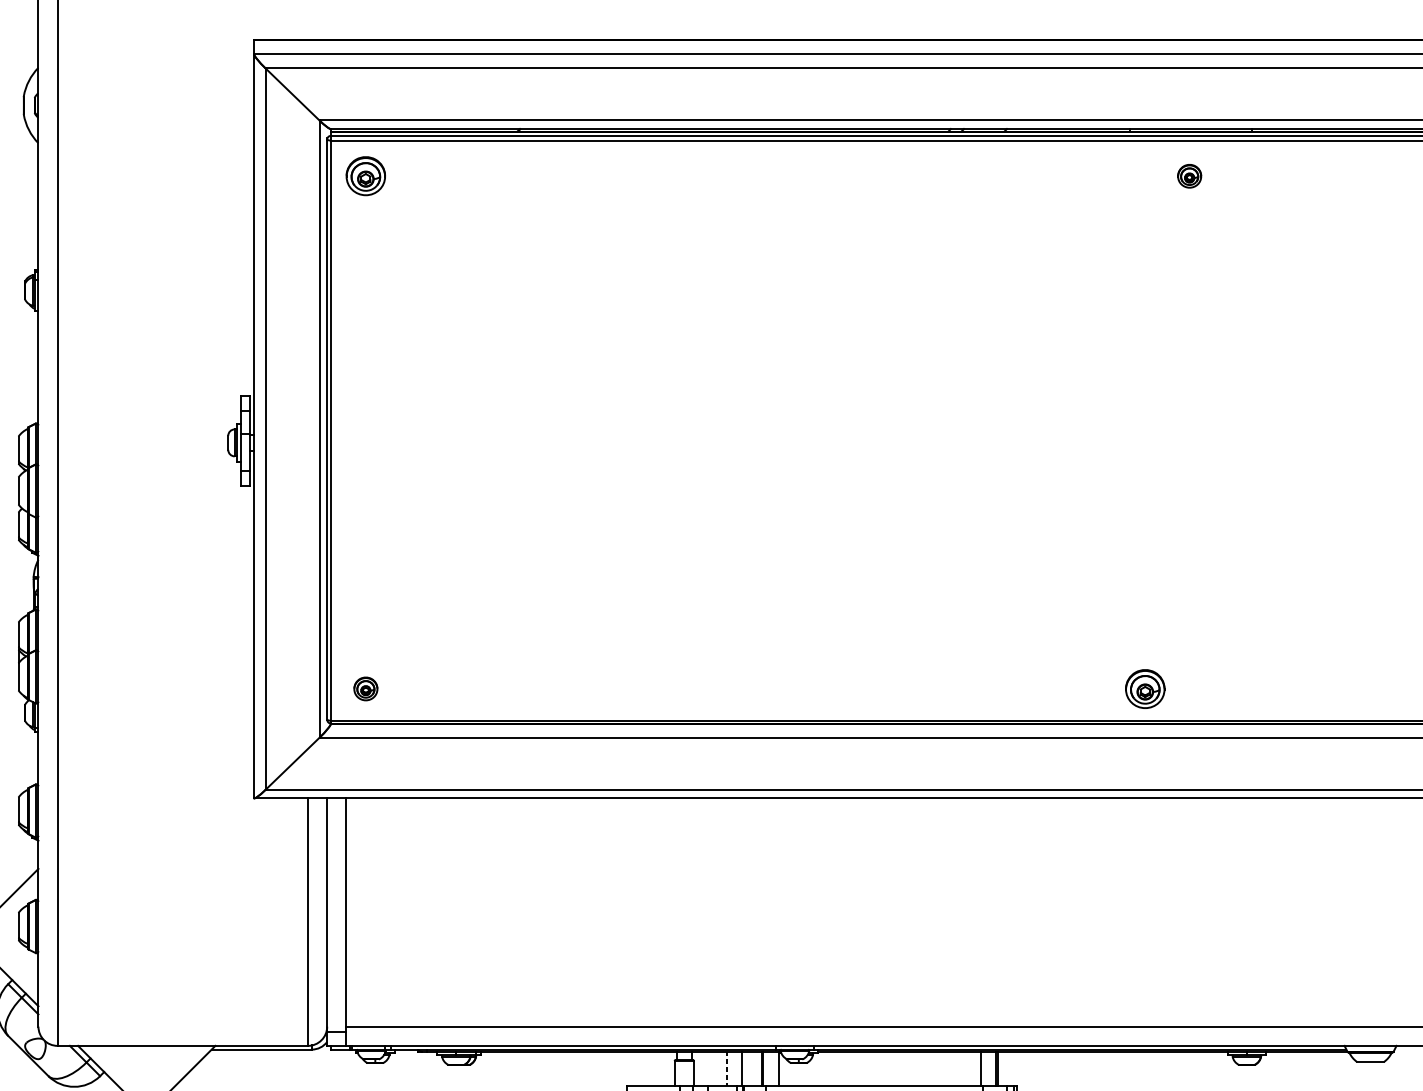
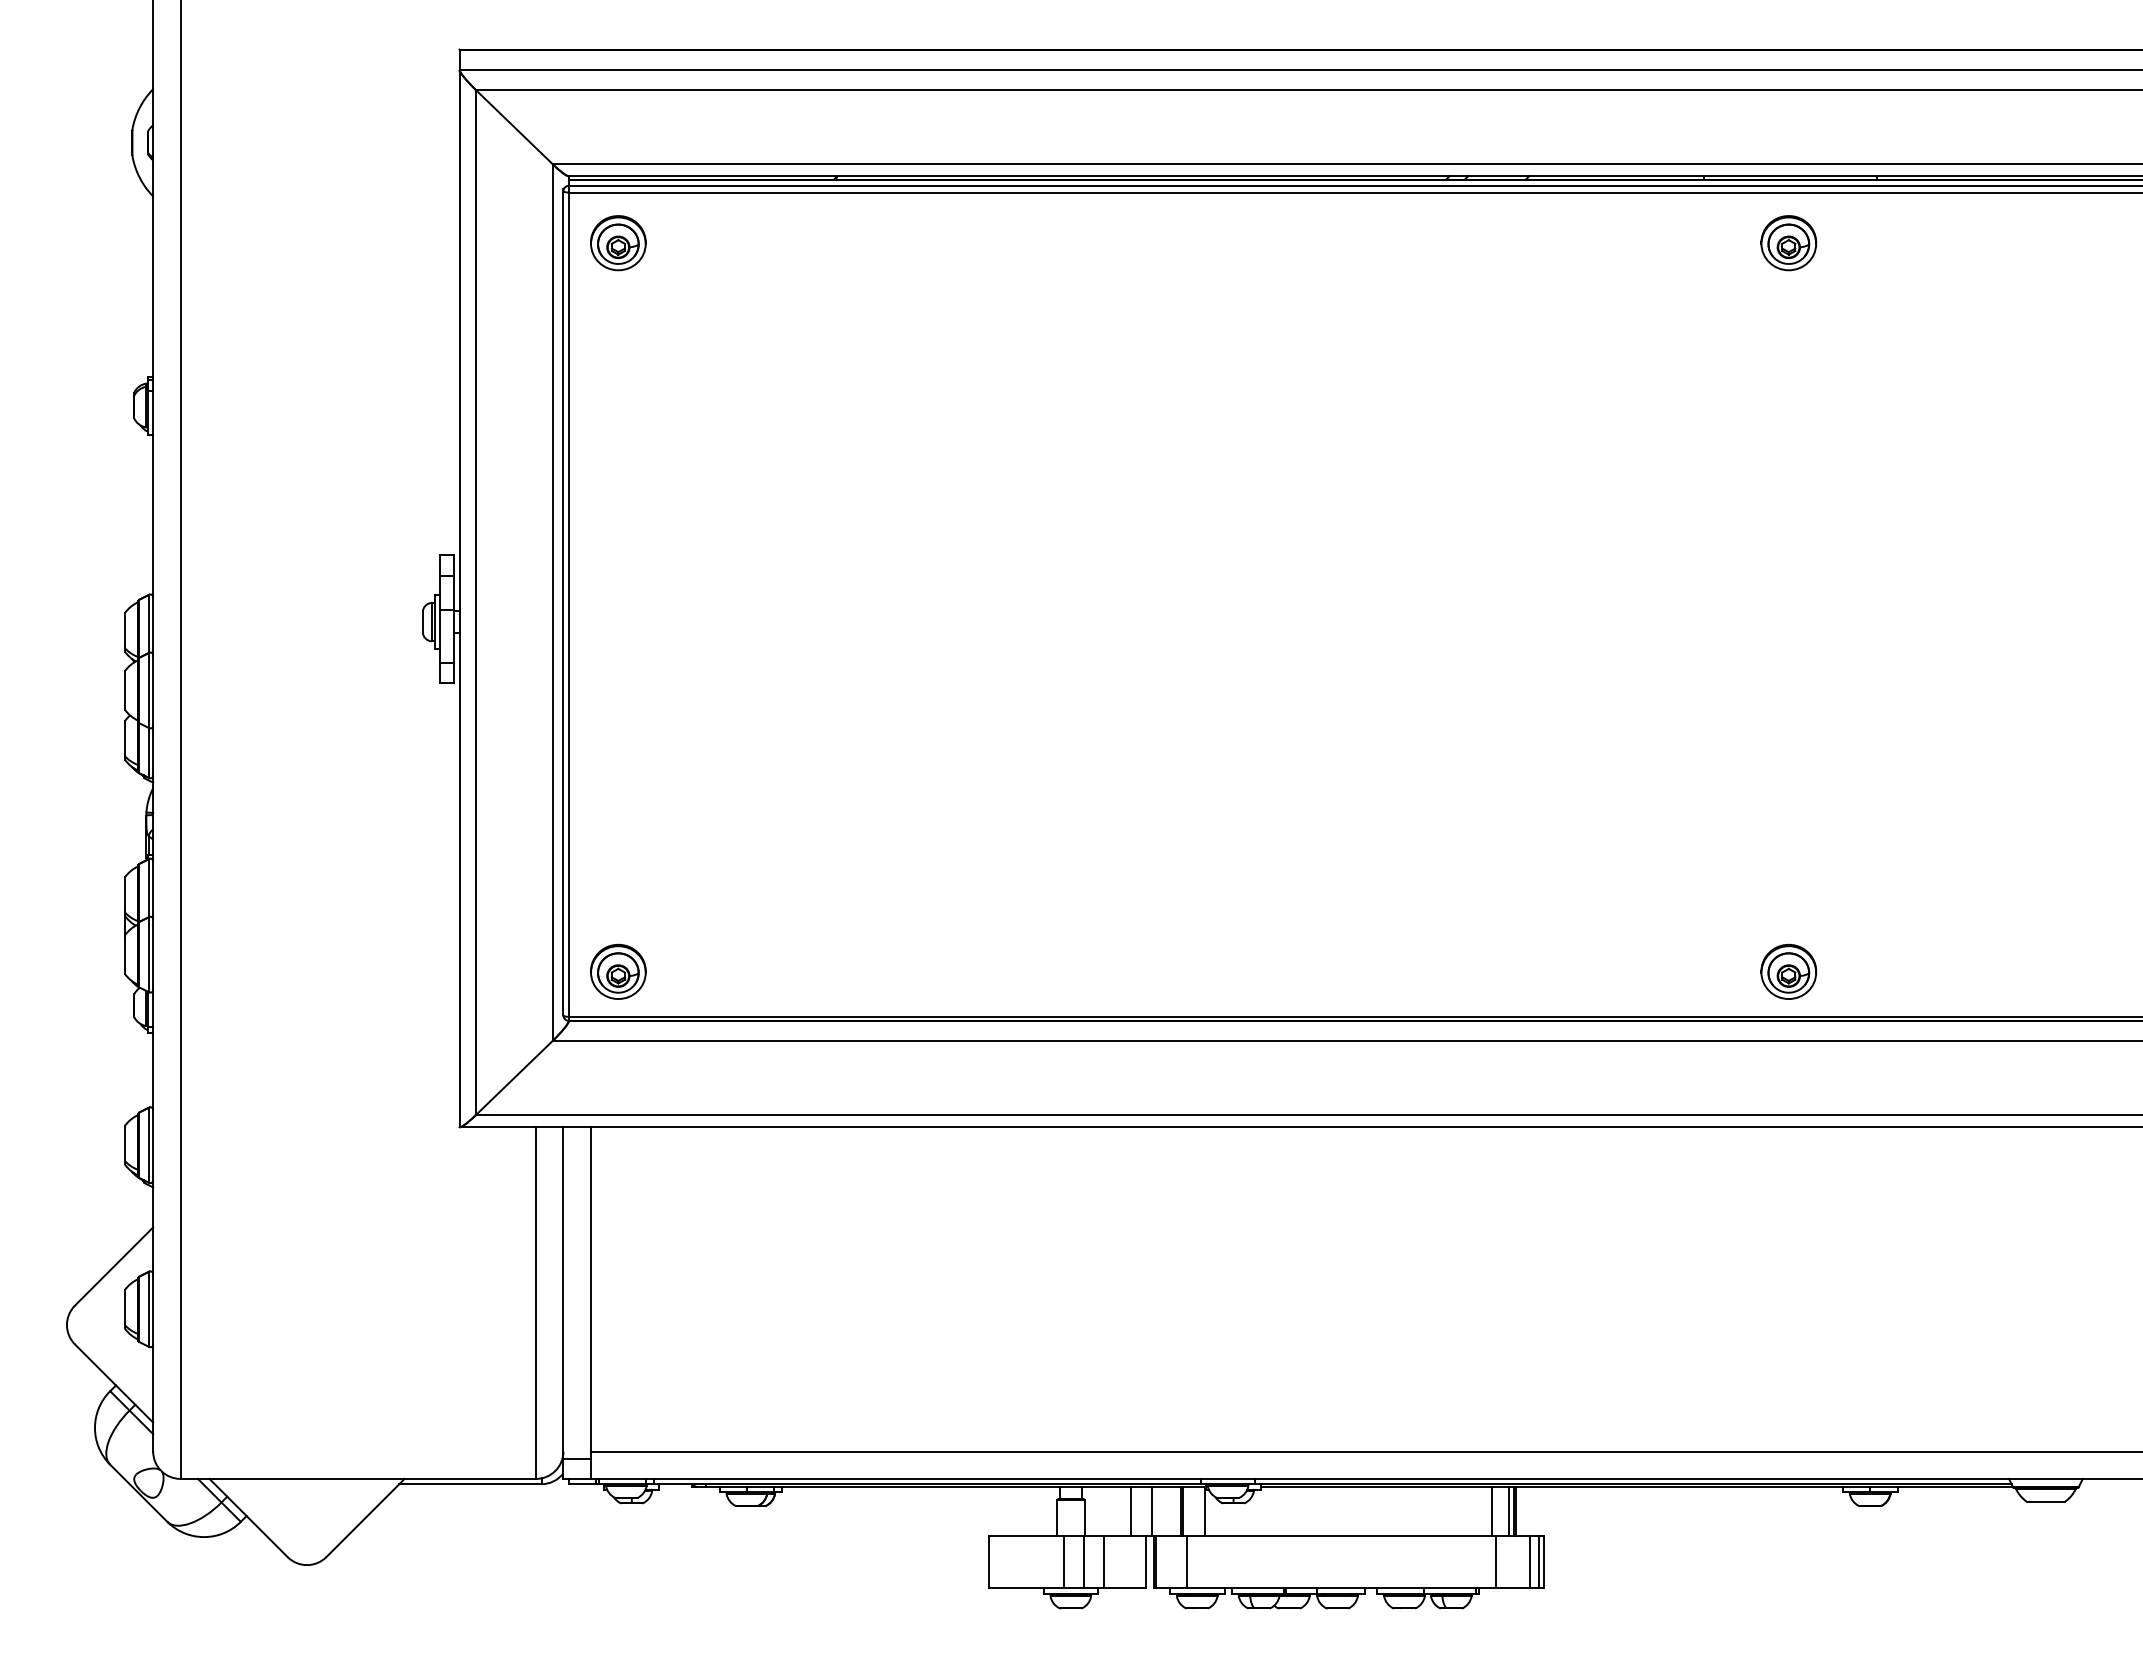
part: (1189, 176) -> (1788, 243), size x1.67
part: (365, 688) -> (618, 971), size x1.67
part: (1145, 688) -> (1788, 971), moved
line: (726, 1068) -> (1131, 1511), dashed -> solid
line: (993, 1068) -> (1509, 1511), added

